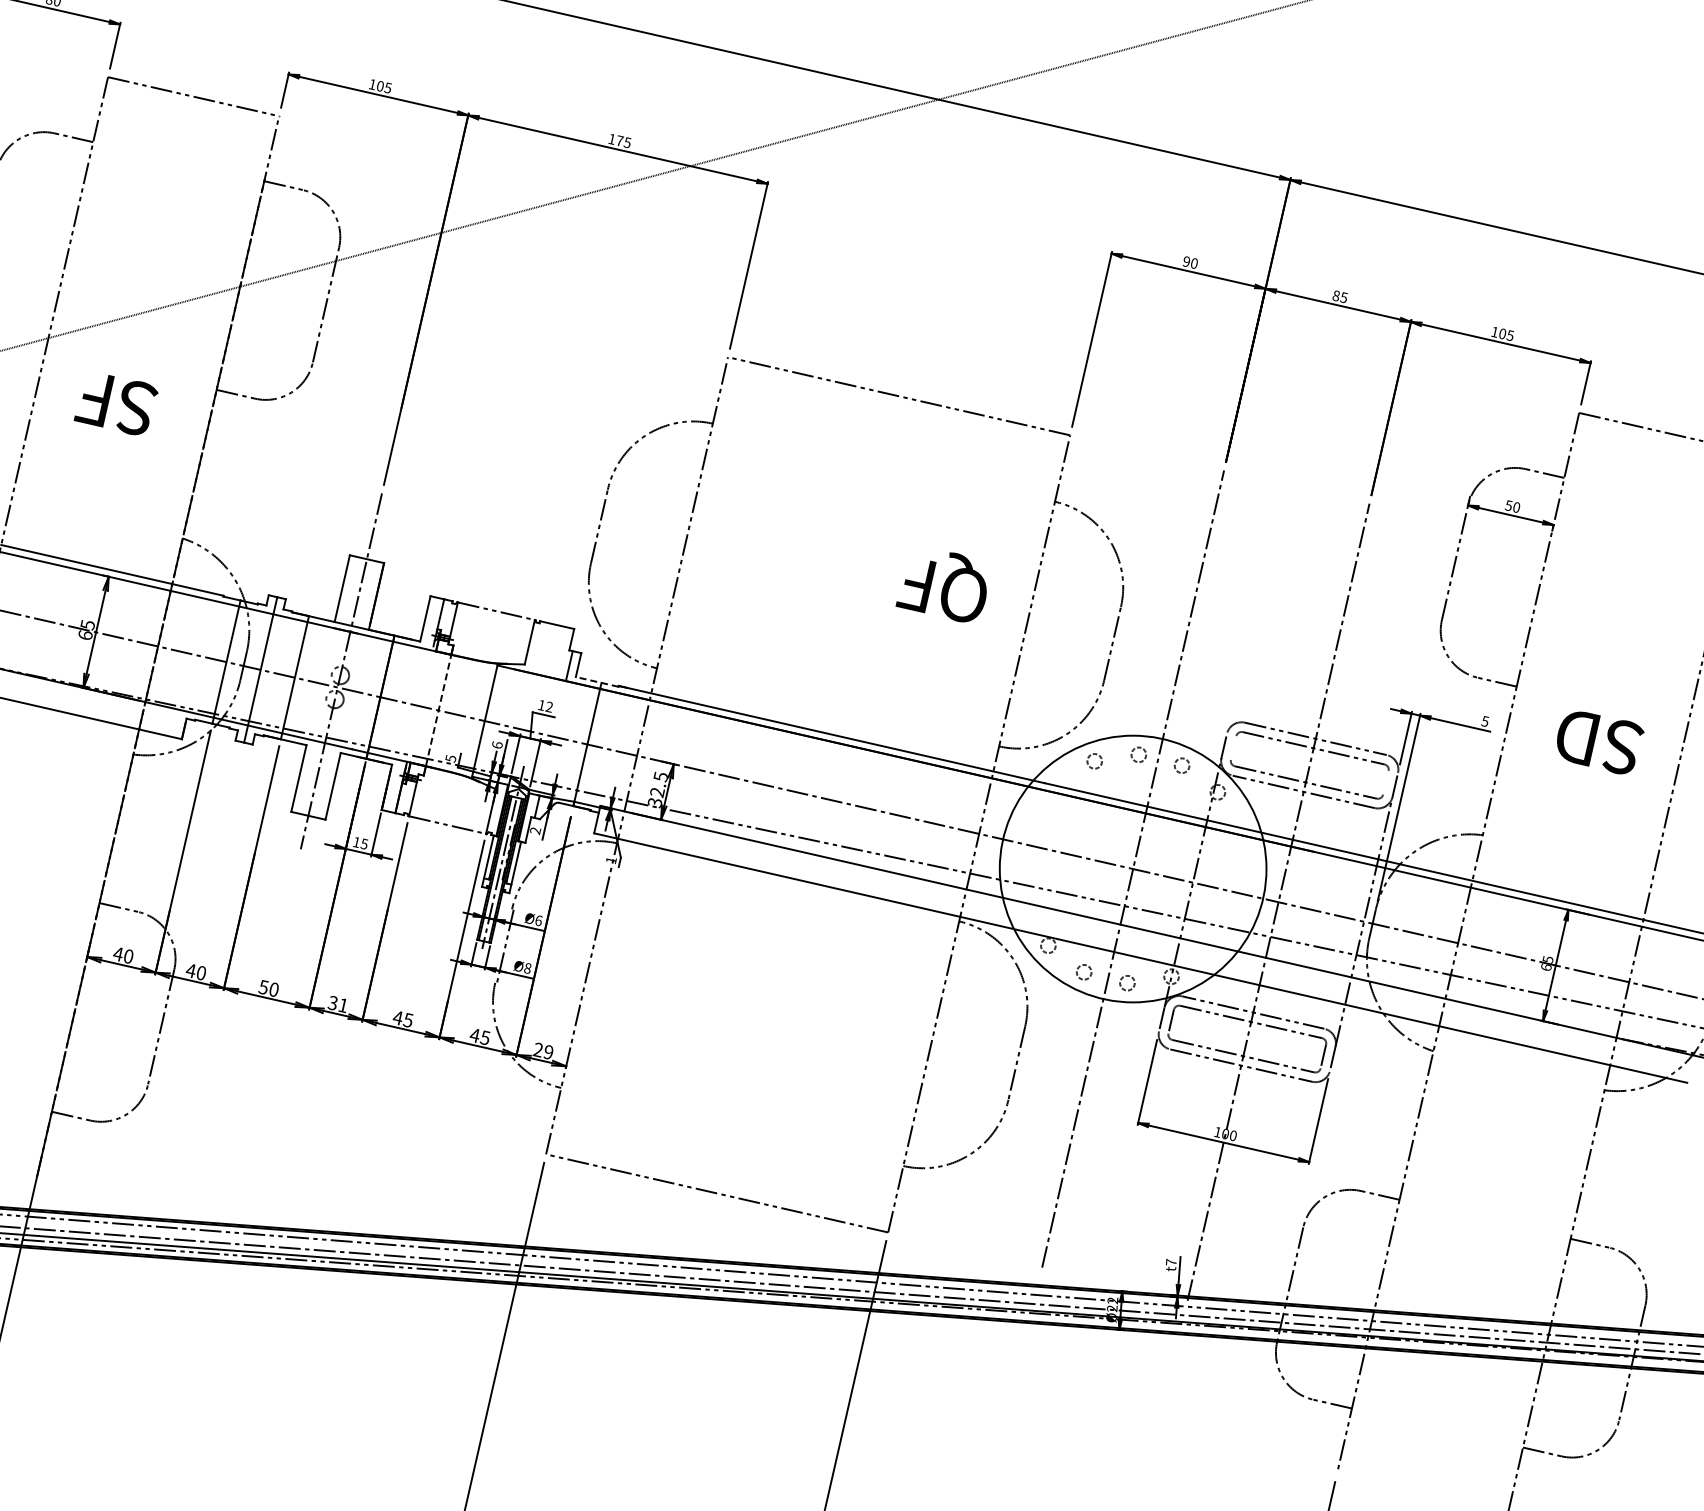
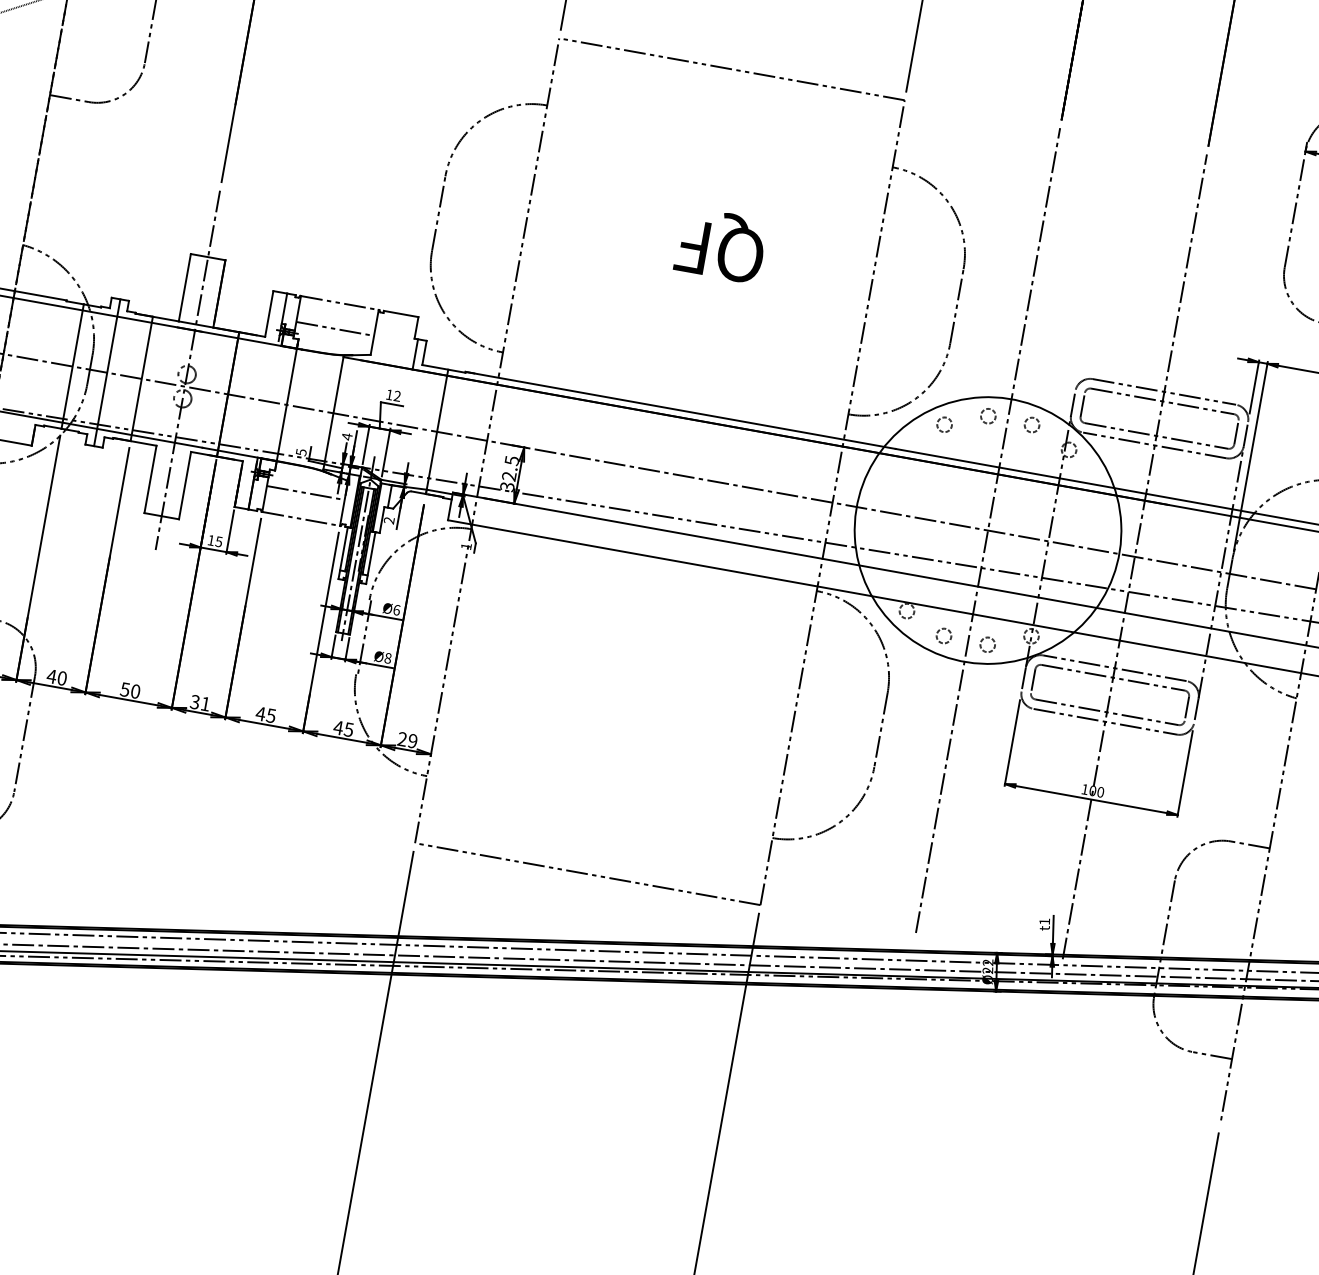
text: (940, 587) -> (716, 248), moved
line: (490, 636) -> (335, 328), added
line: (597, 681) -> (444, 368), dashed -> solid
line: (439, 707) -> (287, 401), dashed -> solid
text: (497, 745) -> (347, 437), 6 -> 4
line: (1233, 747) -> (1082, 404), added
line: (1385, 782) -> (1236, 432), added
line: (452, 799) -> (304, 493), added
text: (1171, 1261) -> (1044, 920), t7 -> t1

